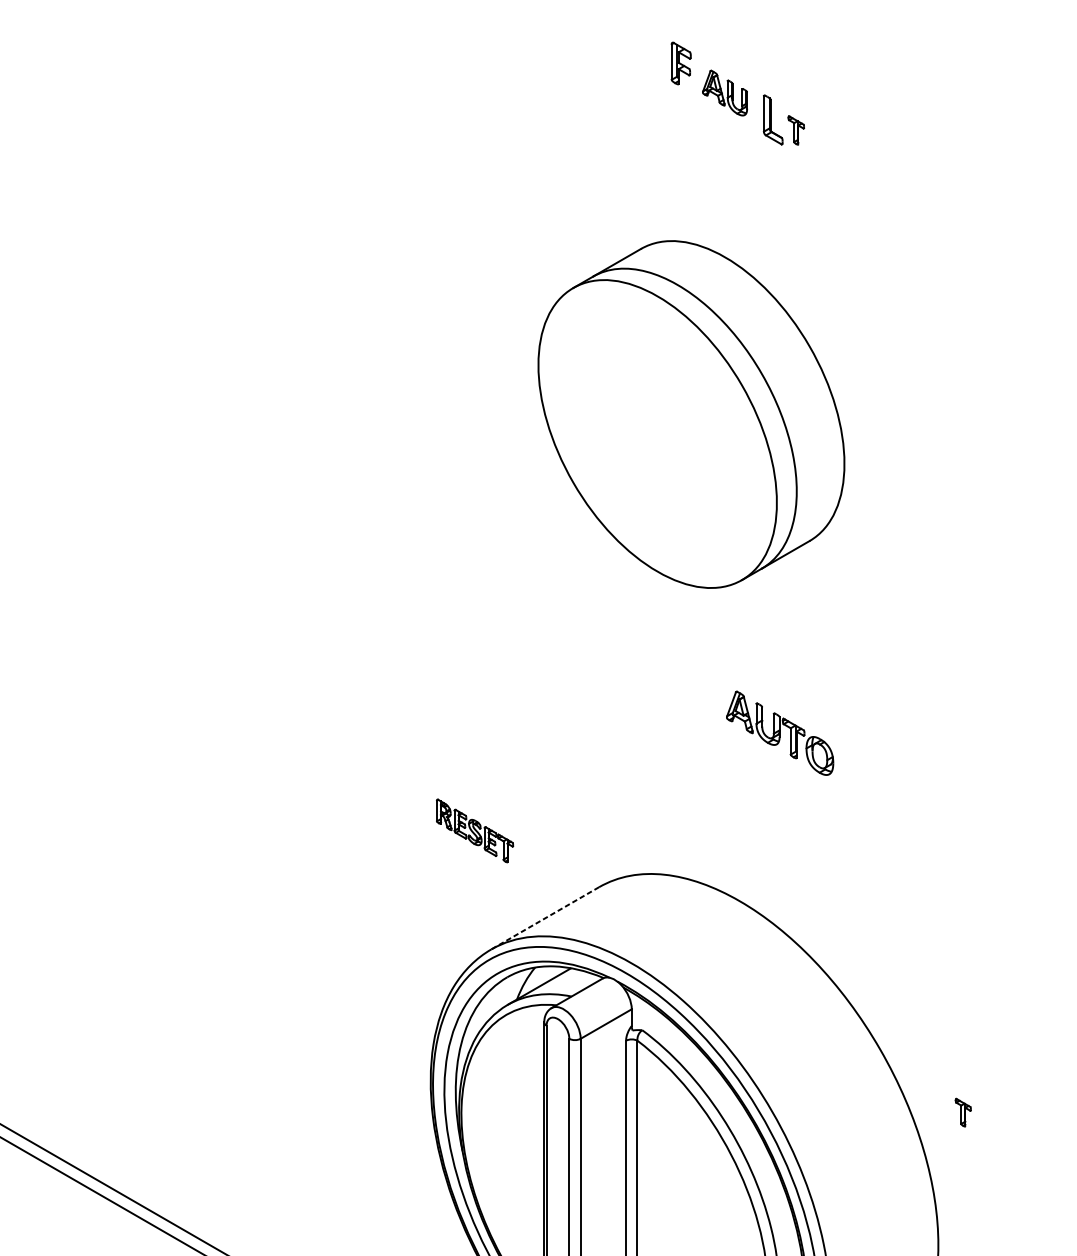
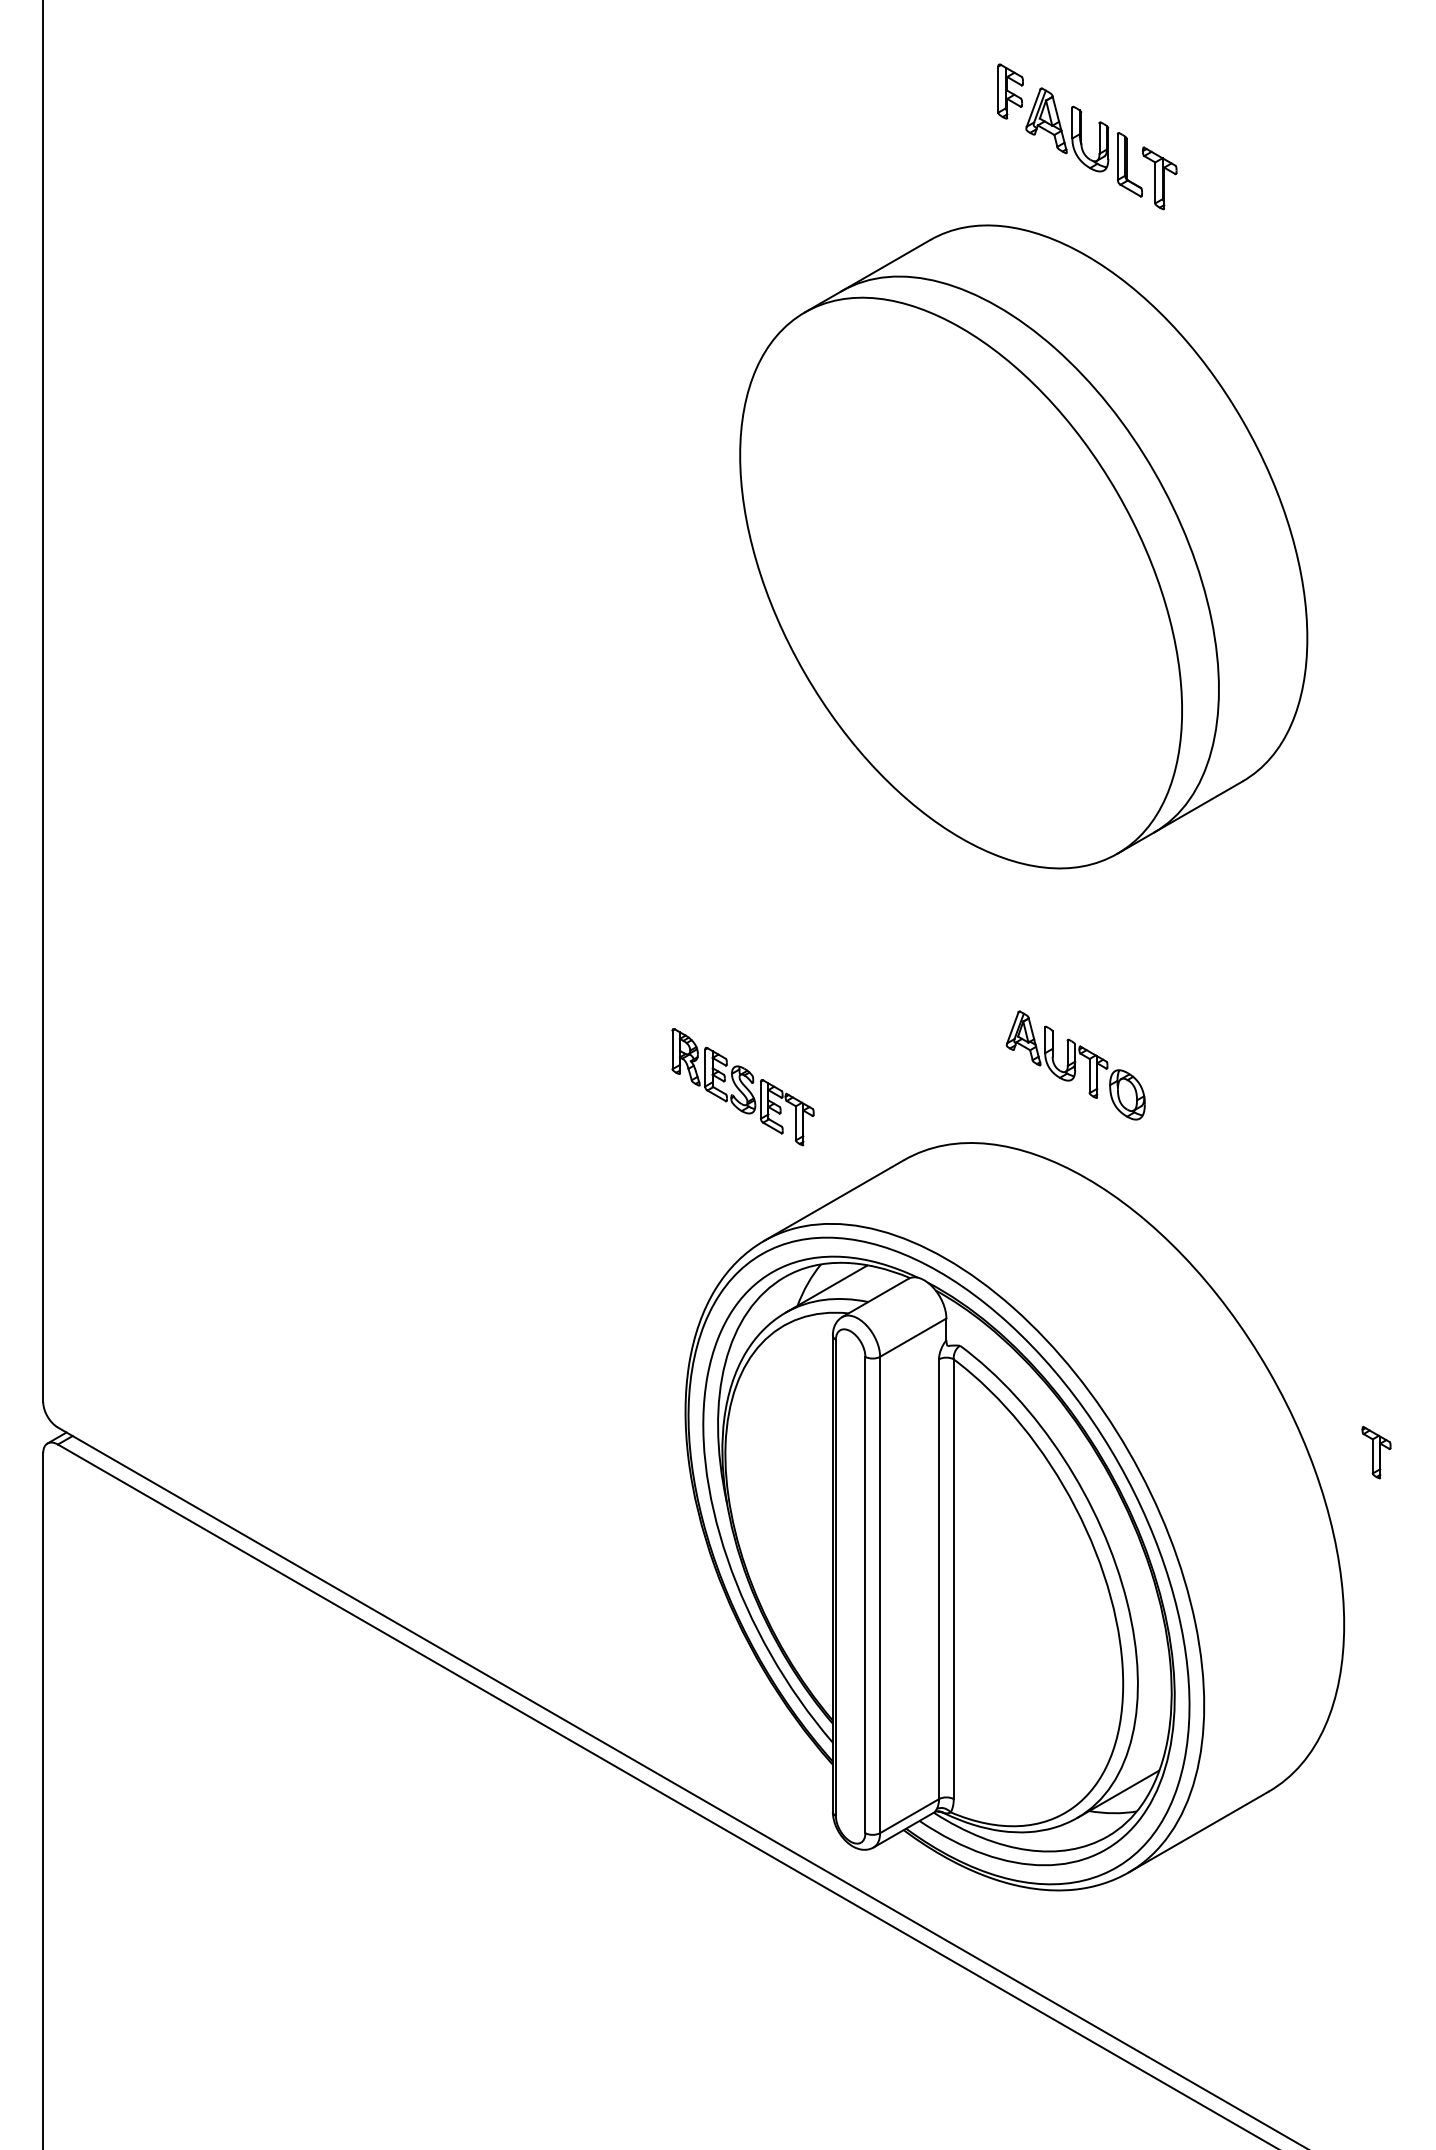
part: (725, 92) -> (1067, 129), size x1.43
part: (796, 130) -> (1159, 178), size x1.67
part: (691, 414) -> (1023, 546), size x1.43
part: (779, 733) -> (1075, 1065), moved
part: (474, 831) -> (742, 1087), size x1.43
line: (545, 918) -> (834, 1200), dashed -> solid
part: (963, 1112) -> (1376, 1452), size x1.43

